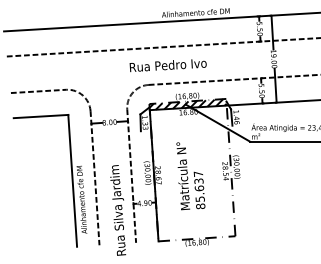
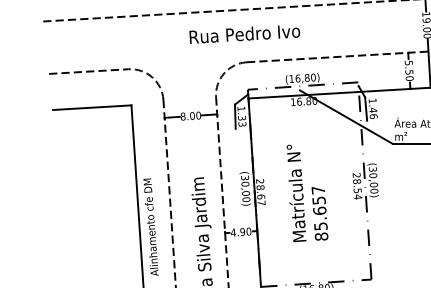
text: (167, 65) -> (243, 34), moved
hatch: (187, 104) -> (302, 90), removed
text: (198, 180) -> (318, 199), 85.637 -> 85.657

